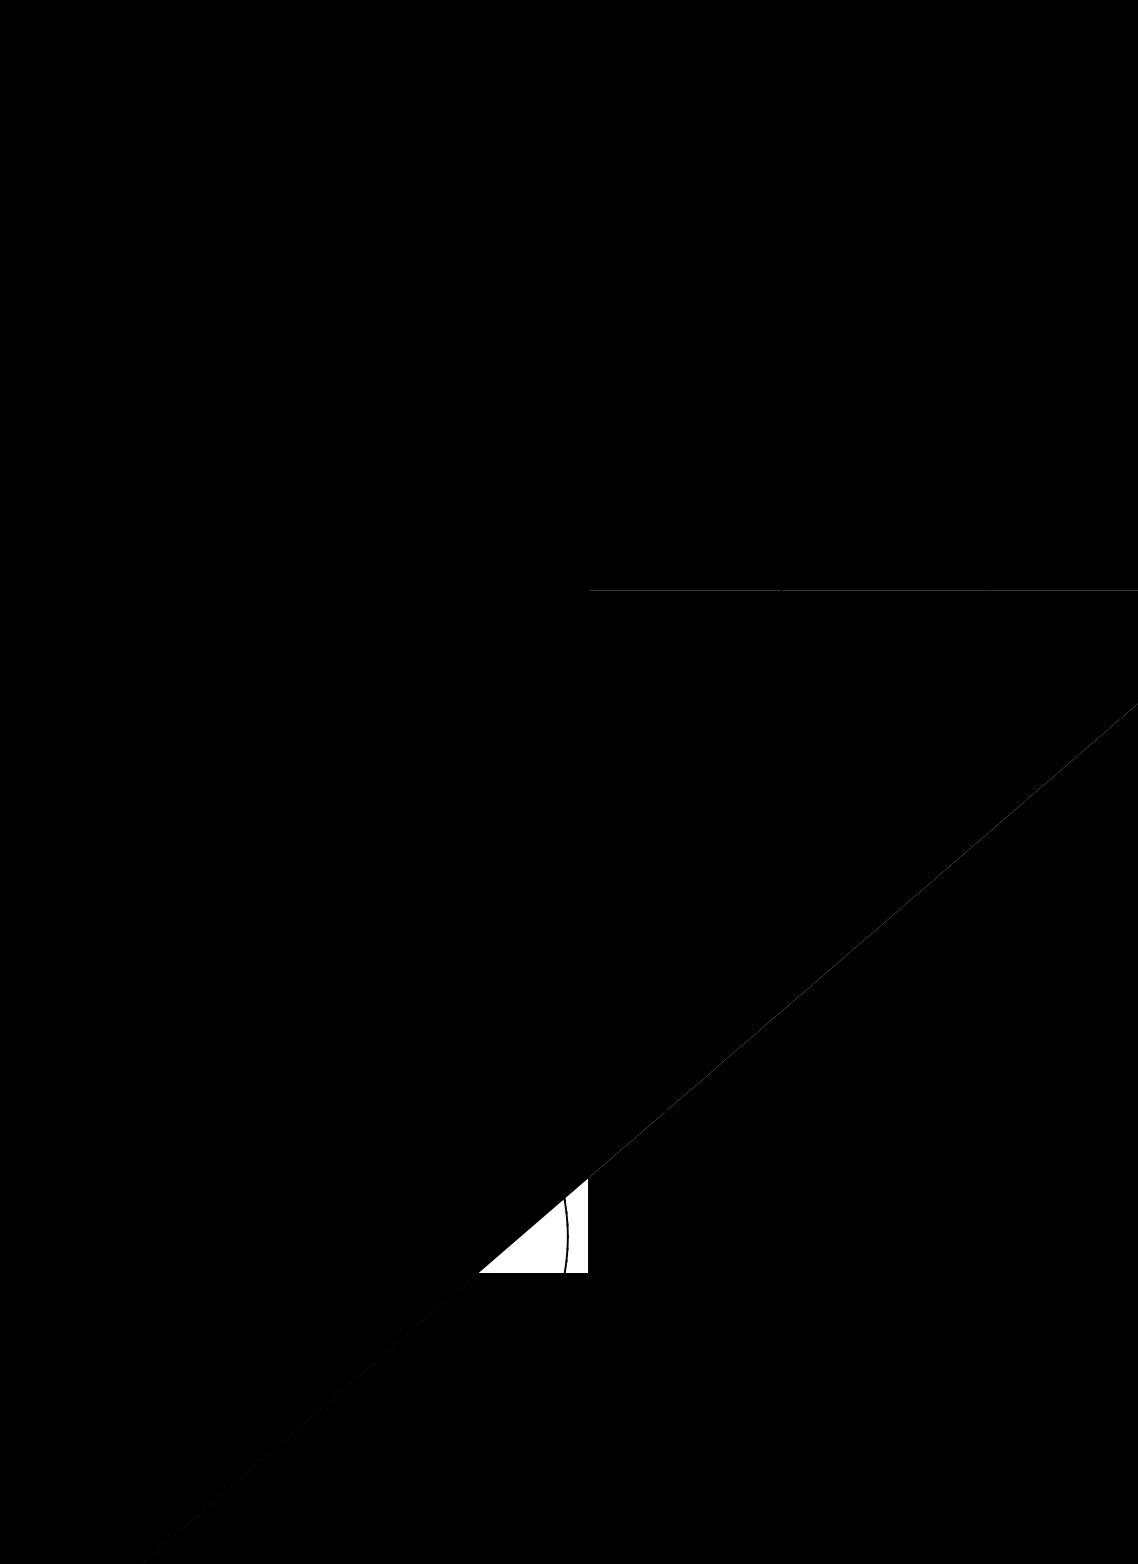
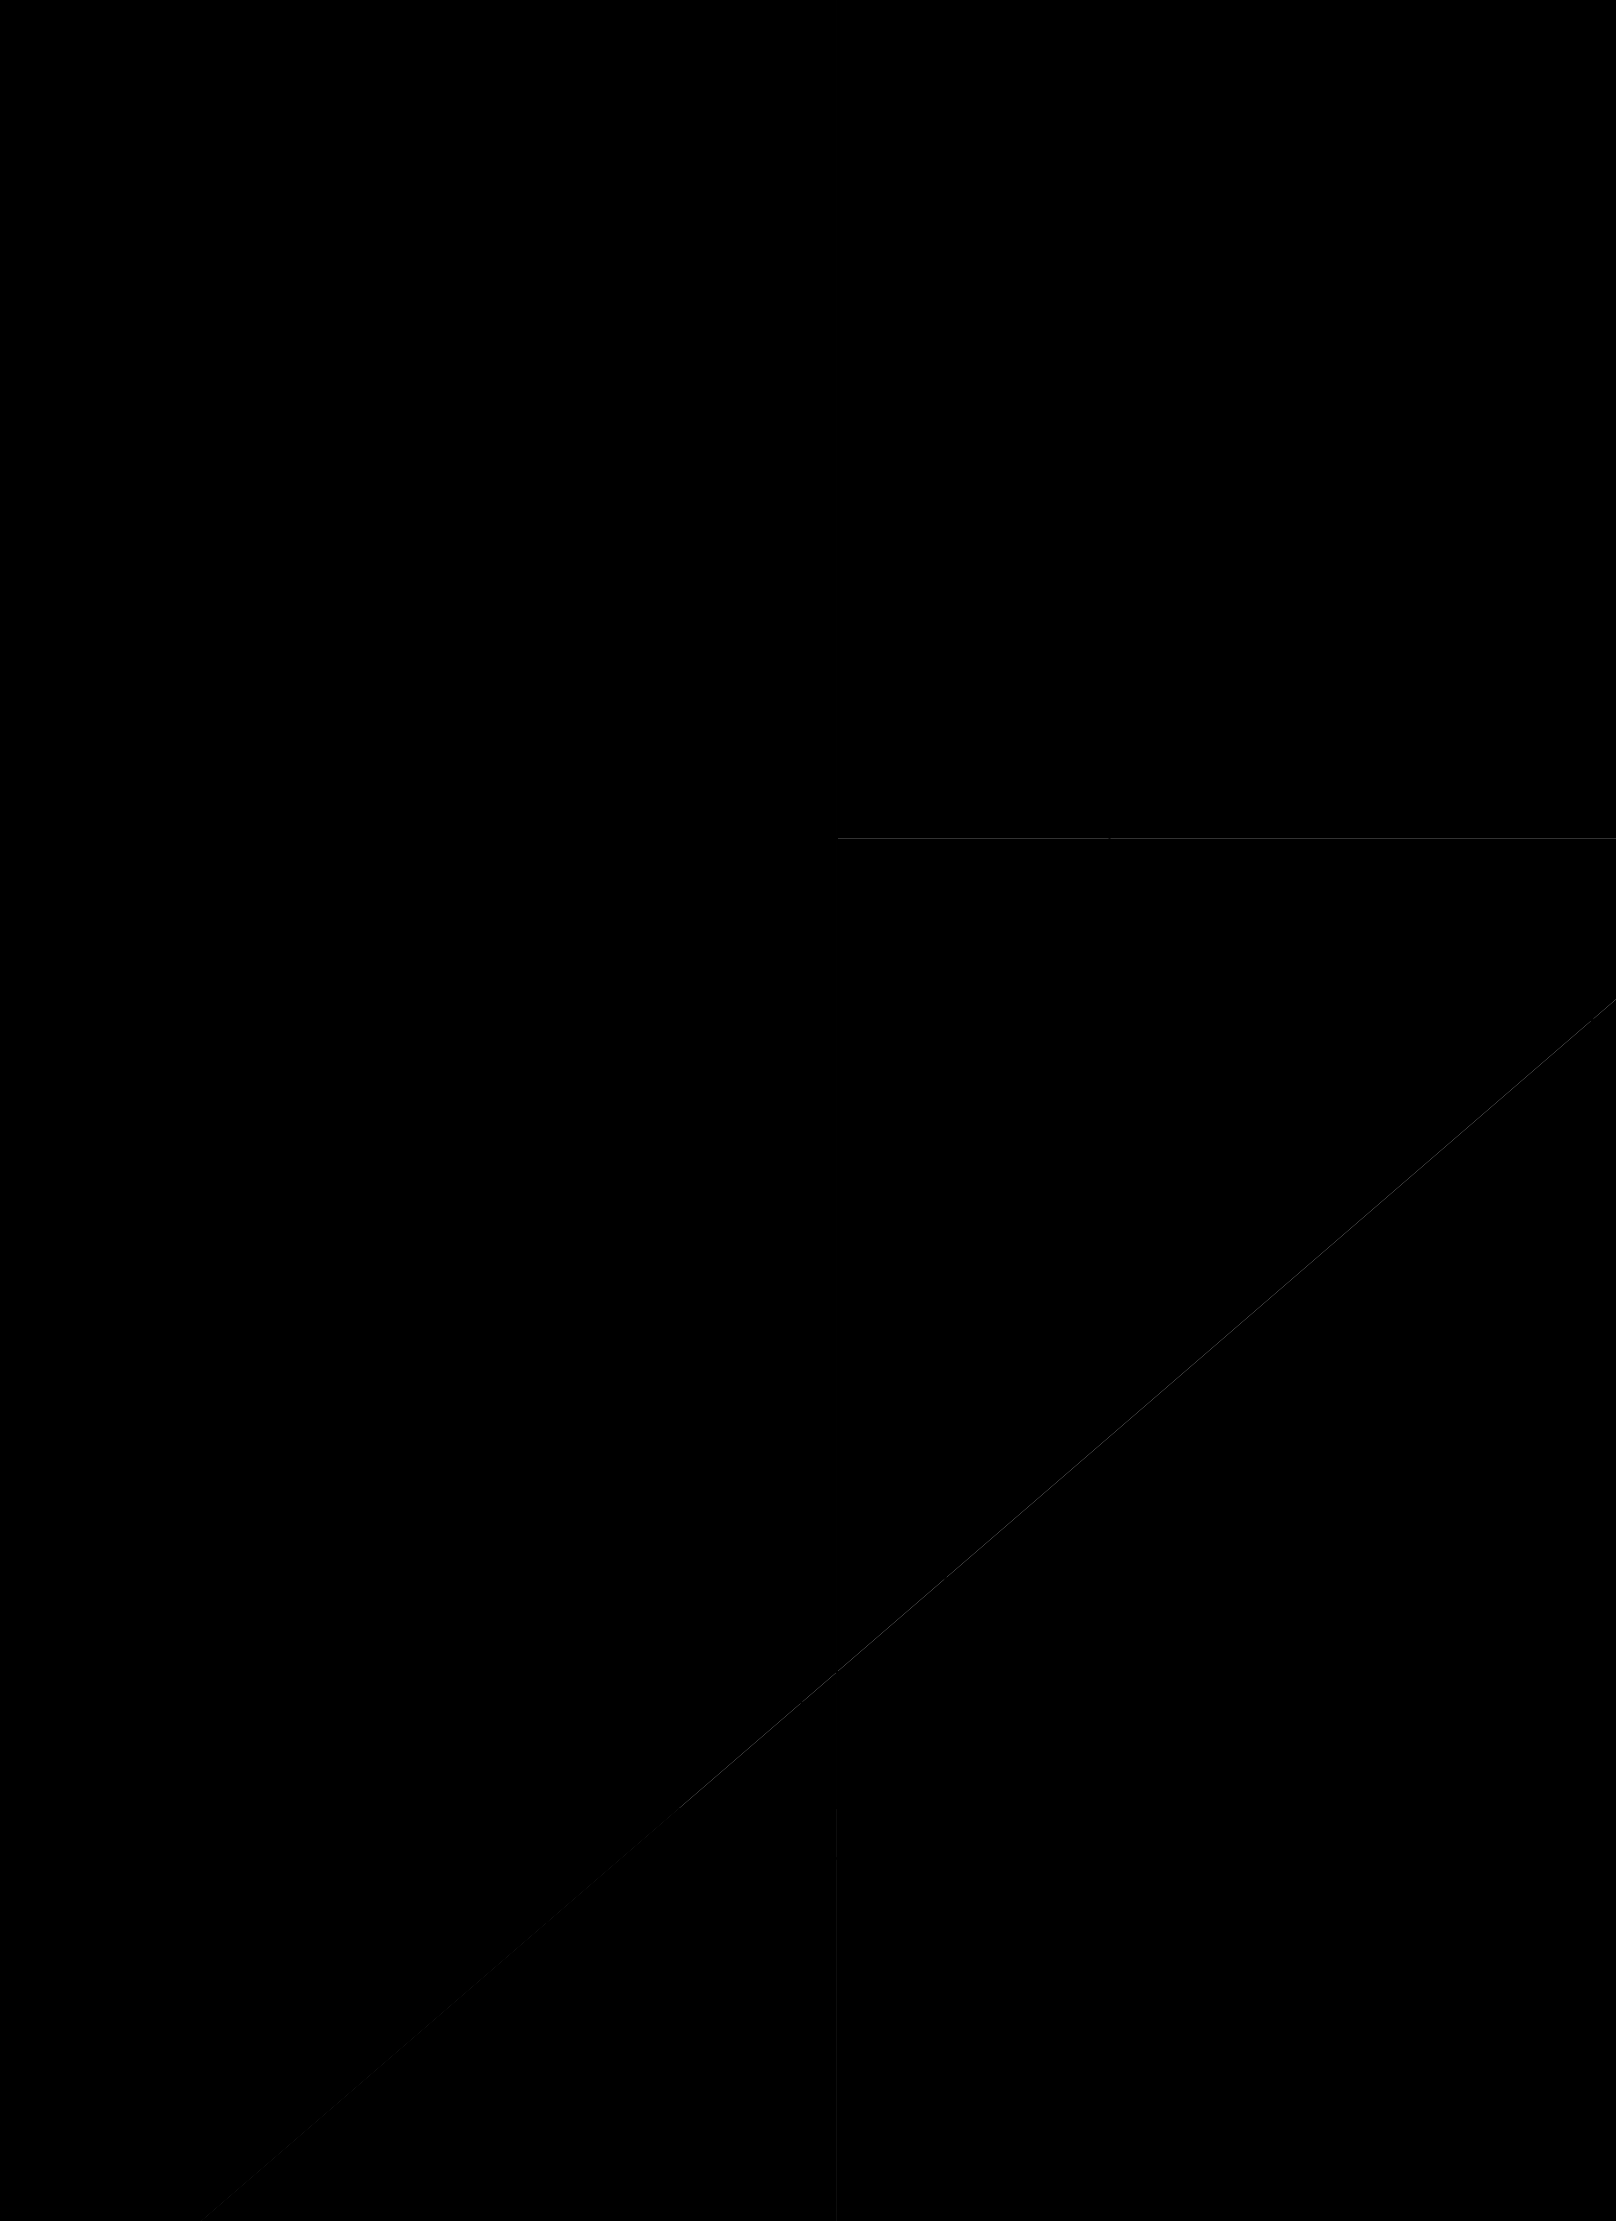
fill: (533, 1225) -> (757, 1740), added

